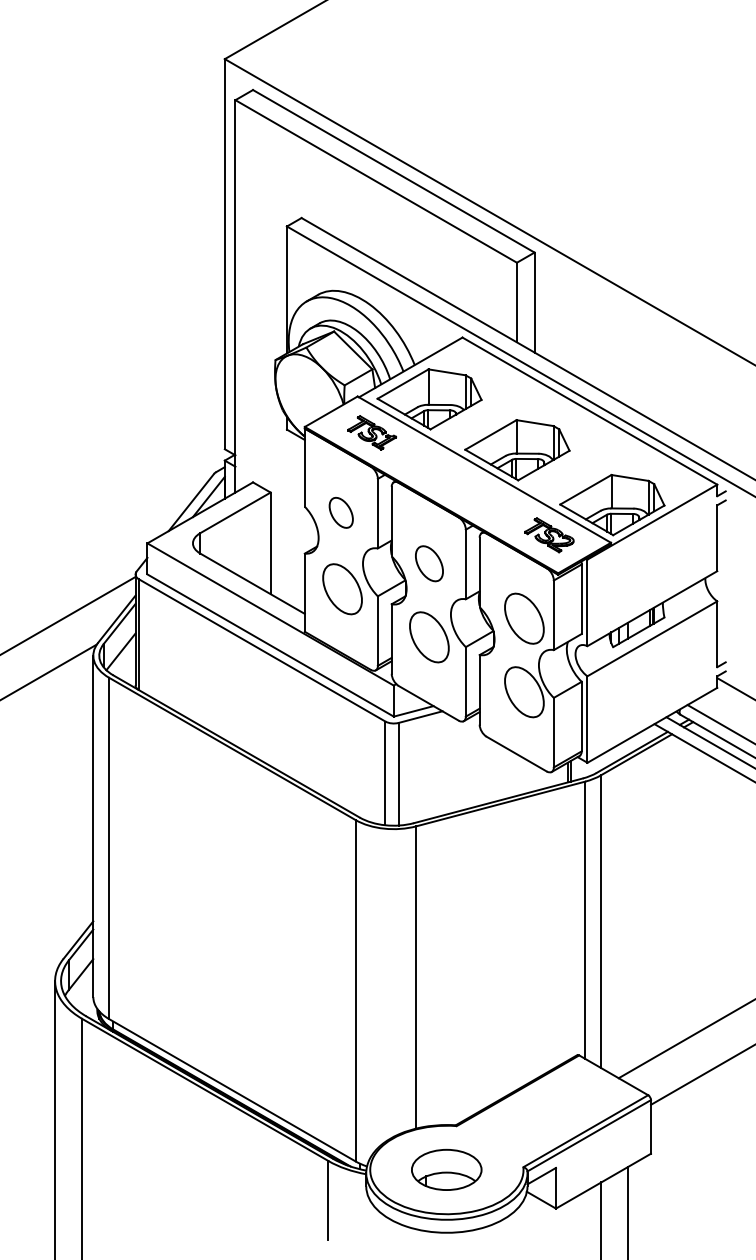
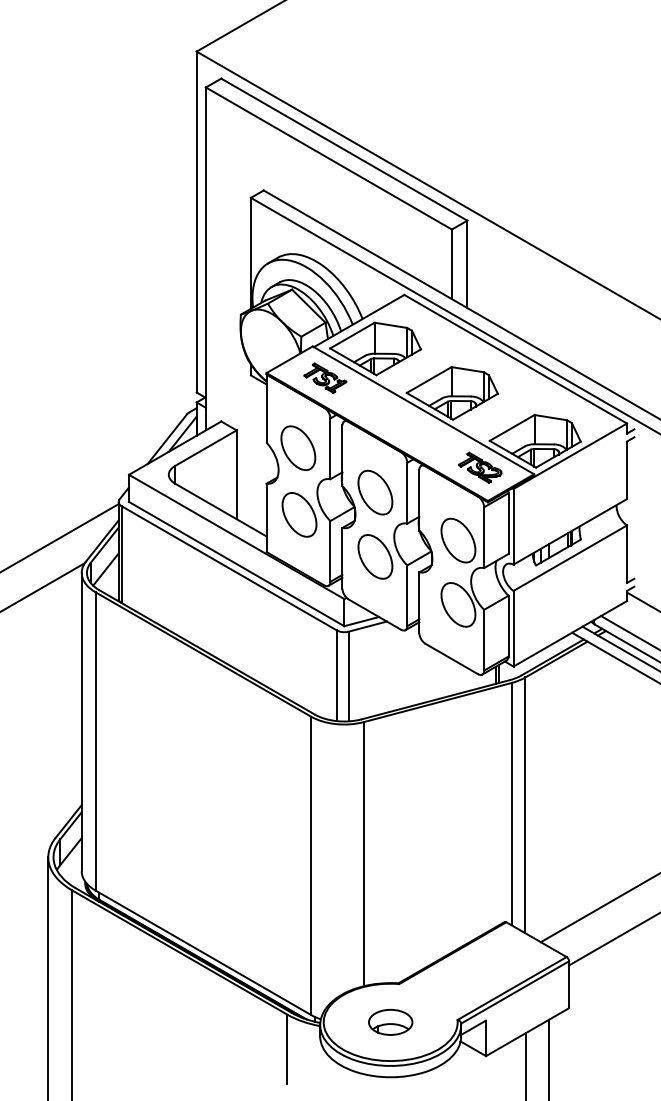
part: (341, 512) -> (298, 447), size x1.67
part: (429, 563) -> (375, 492), size x1.43
part: (446, 1170) -> (390, 1022), size x0.71

